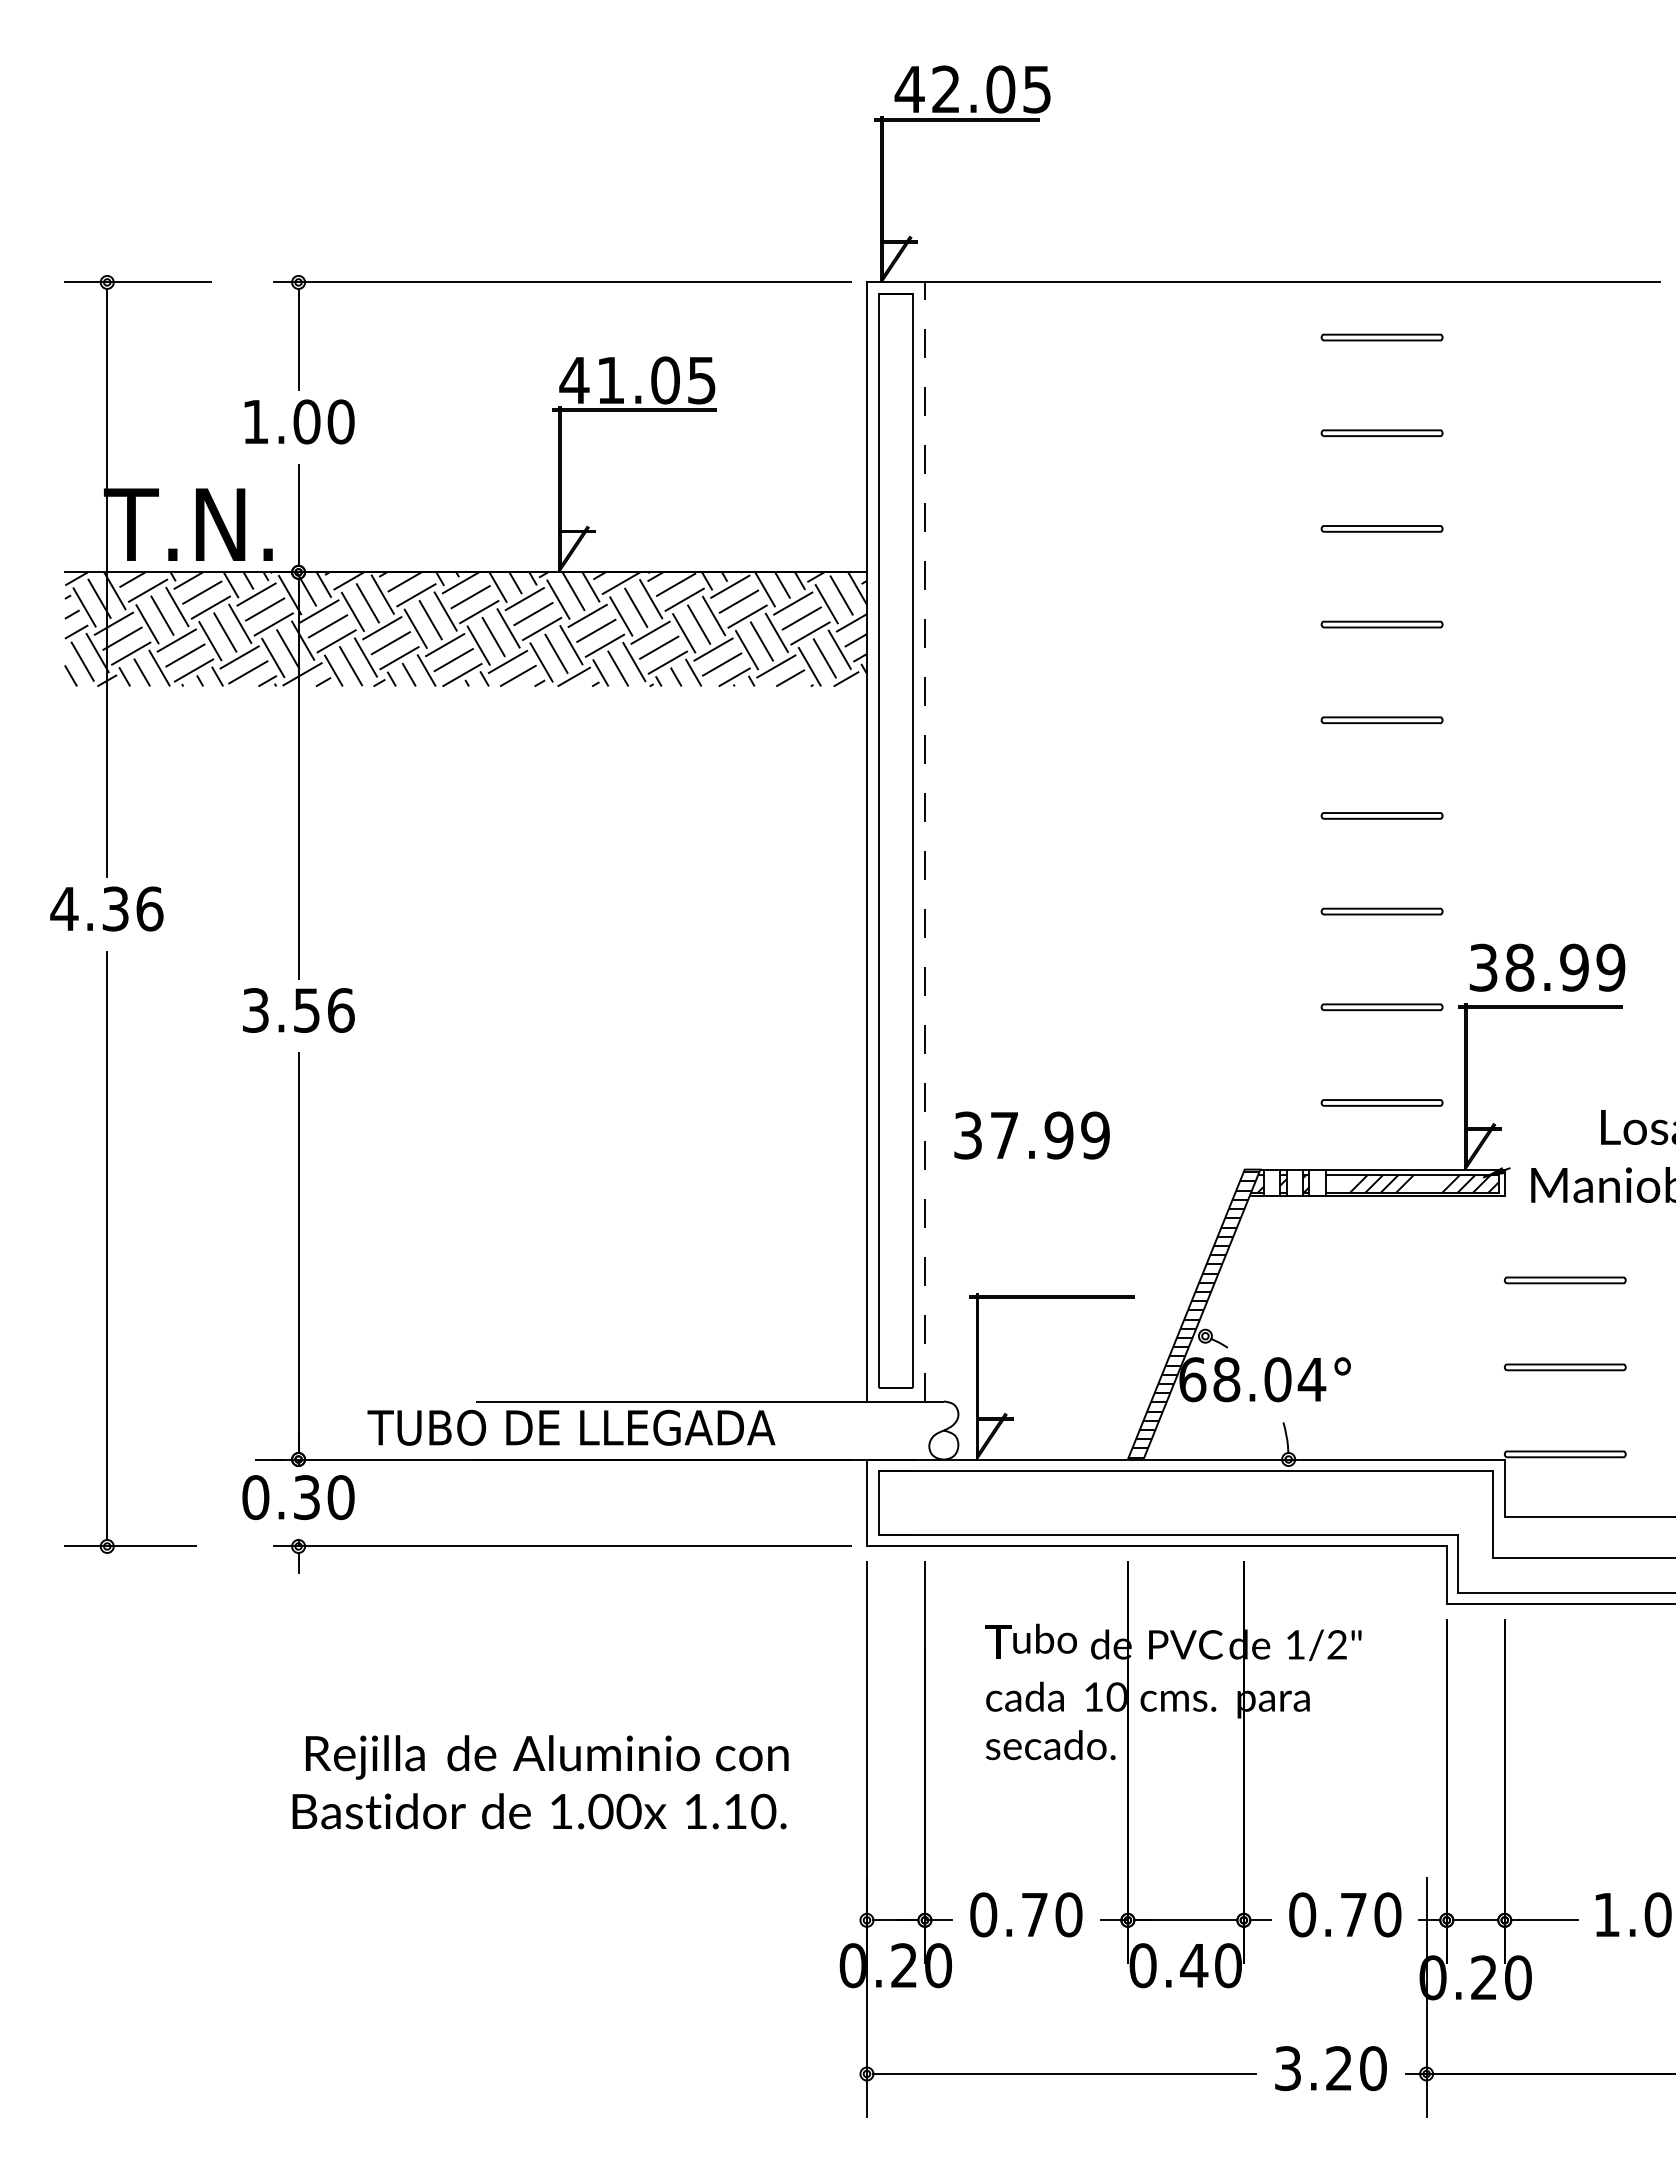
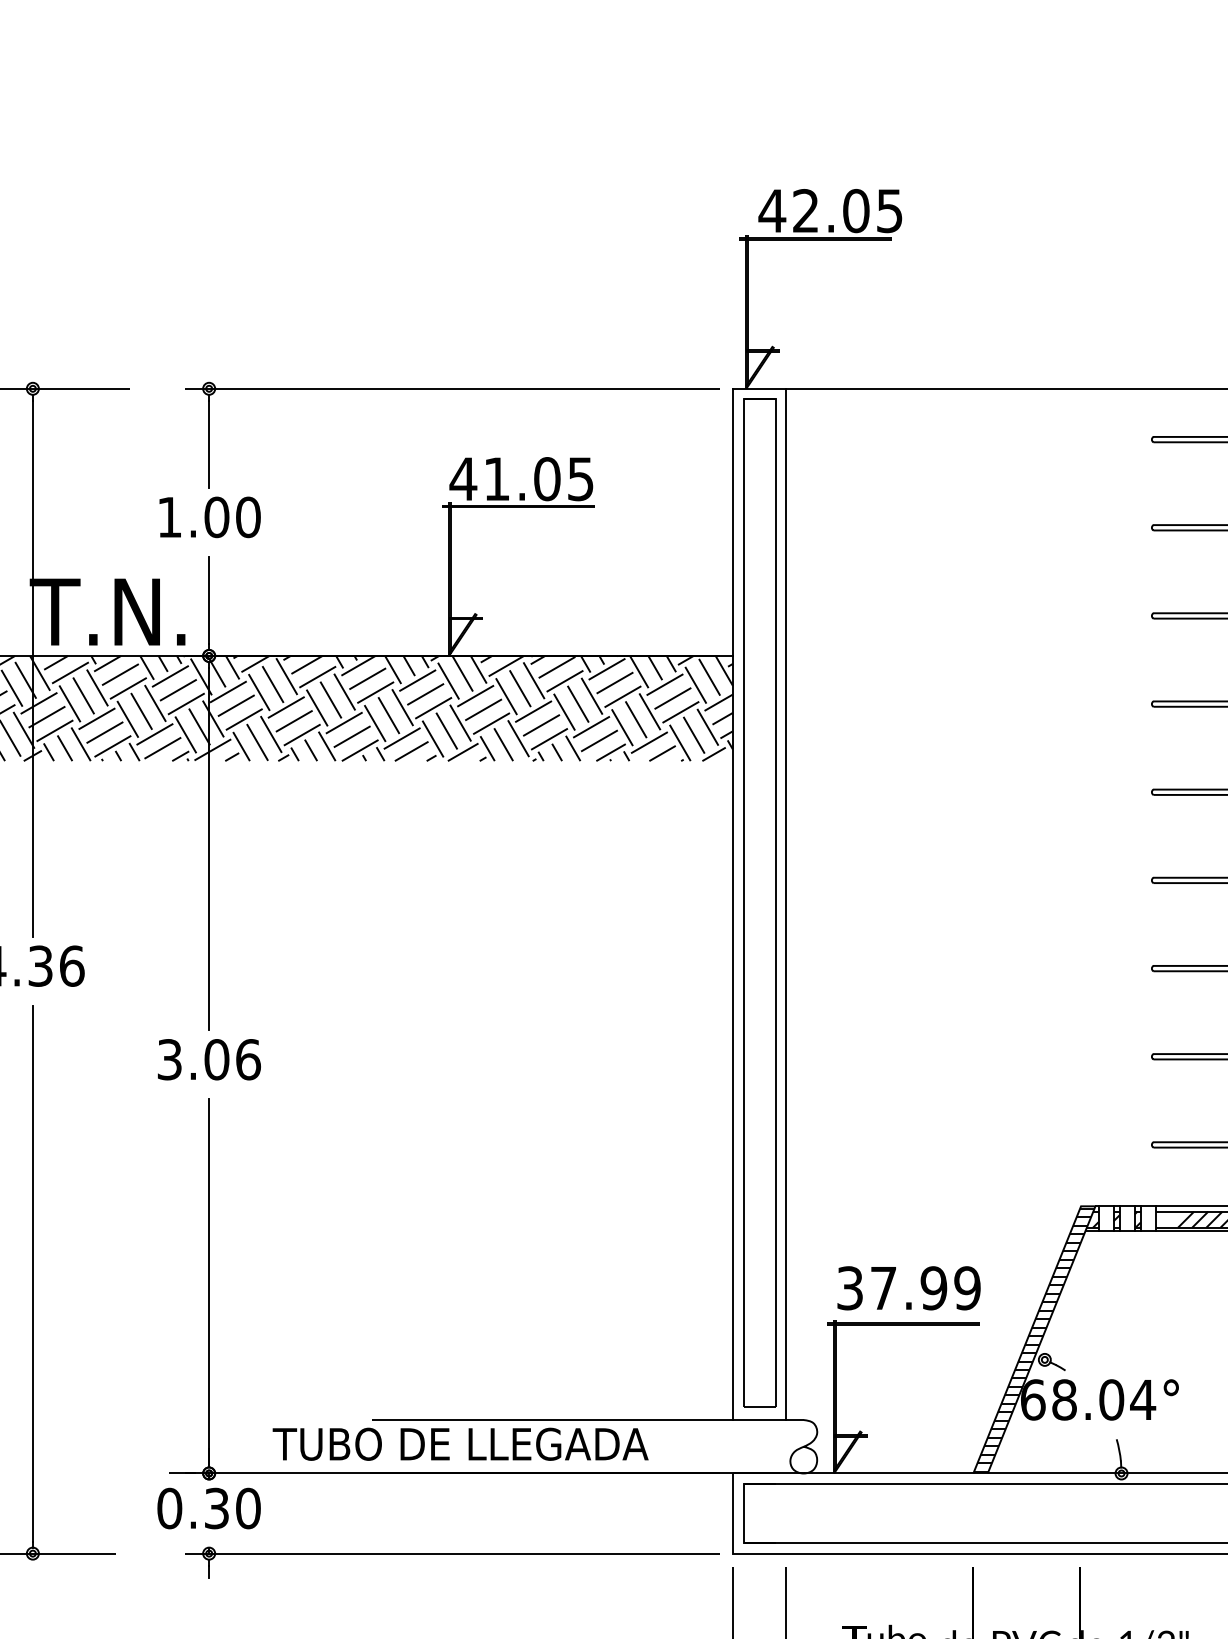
line: (924, 841) -> (785, 903), dashed -> solid
text: (306, 1010) -> (216, 1059), 3.56 -> 3.06
text: (1031, 1135) -> (908, 1288), moved

